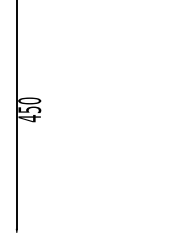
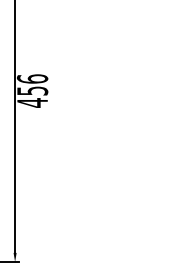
text: (29, 100) -> (32, 78), 450 -> 456

